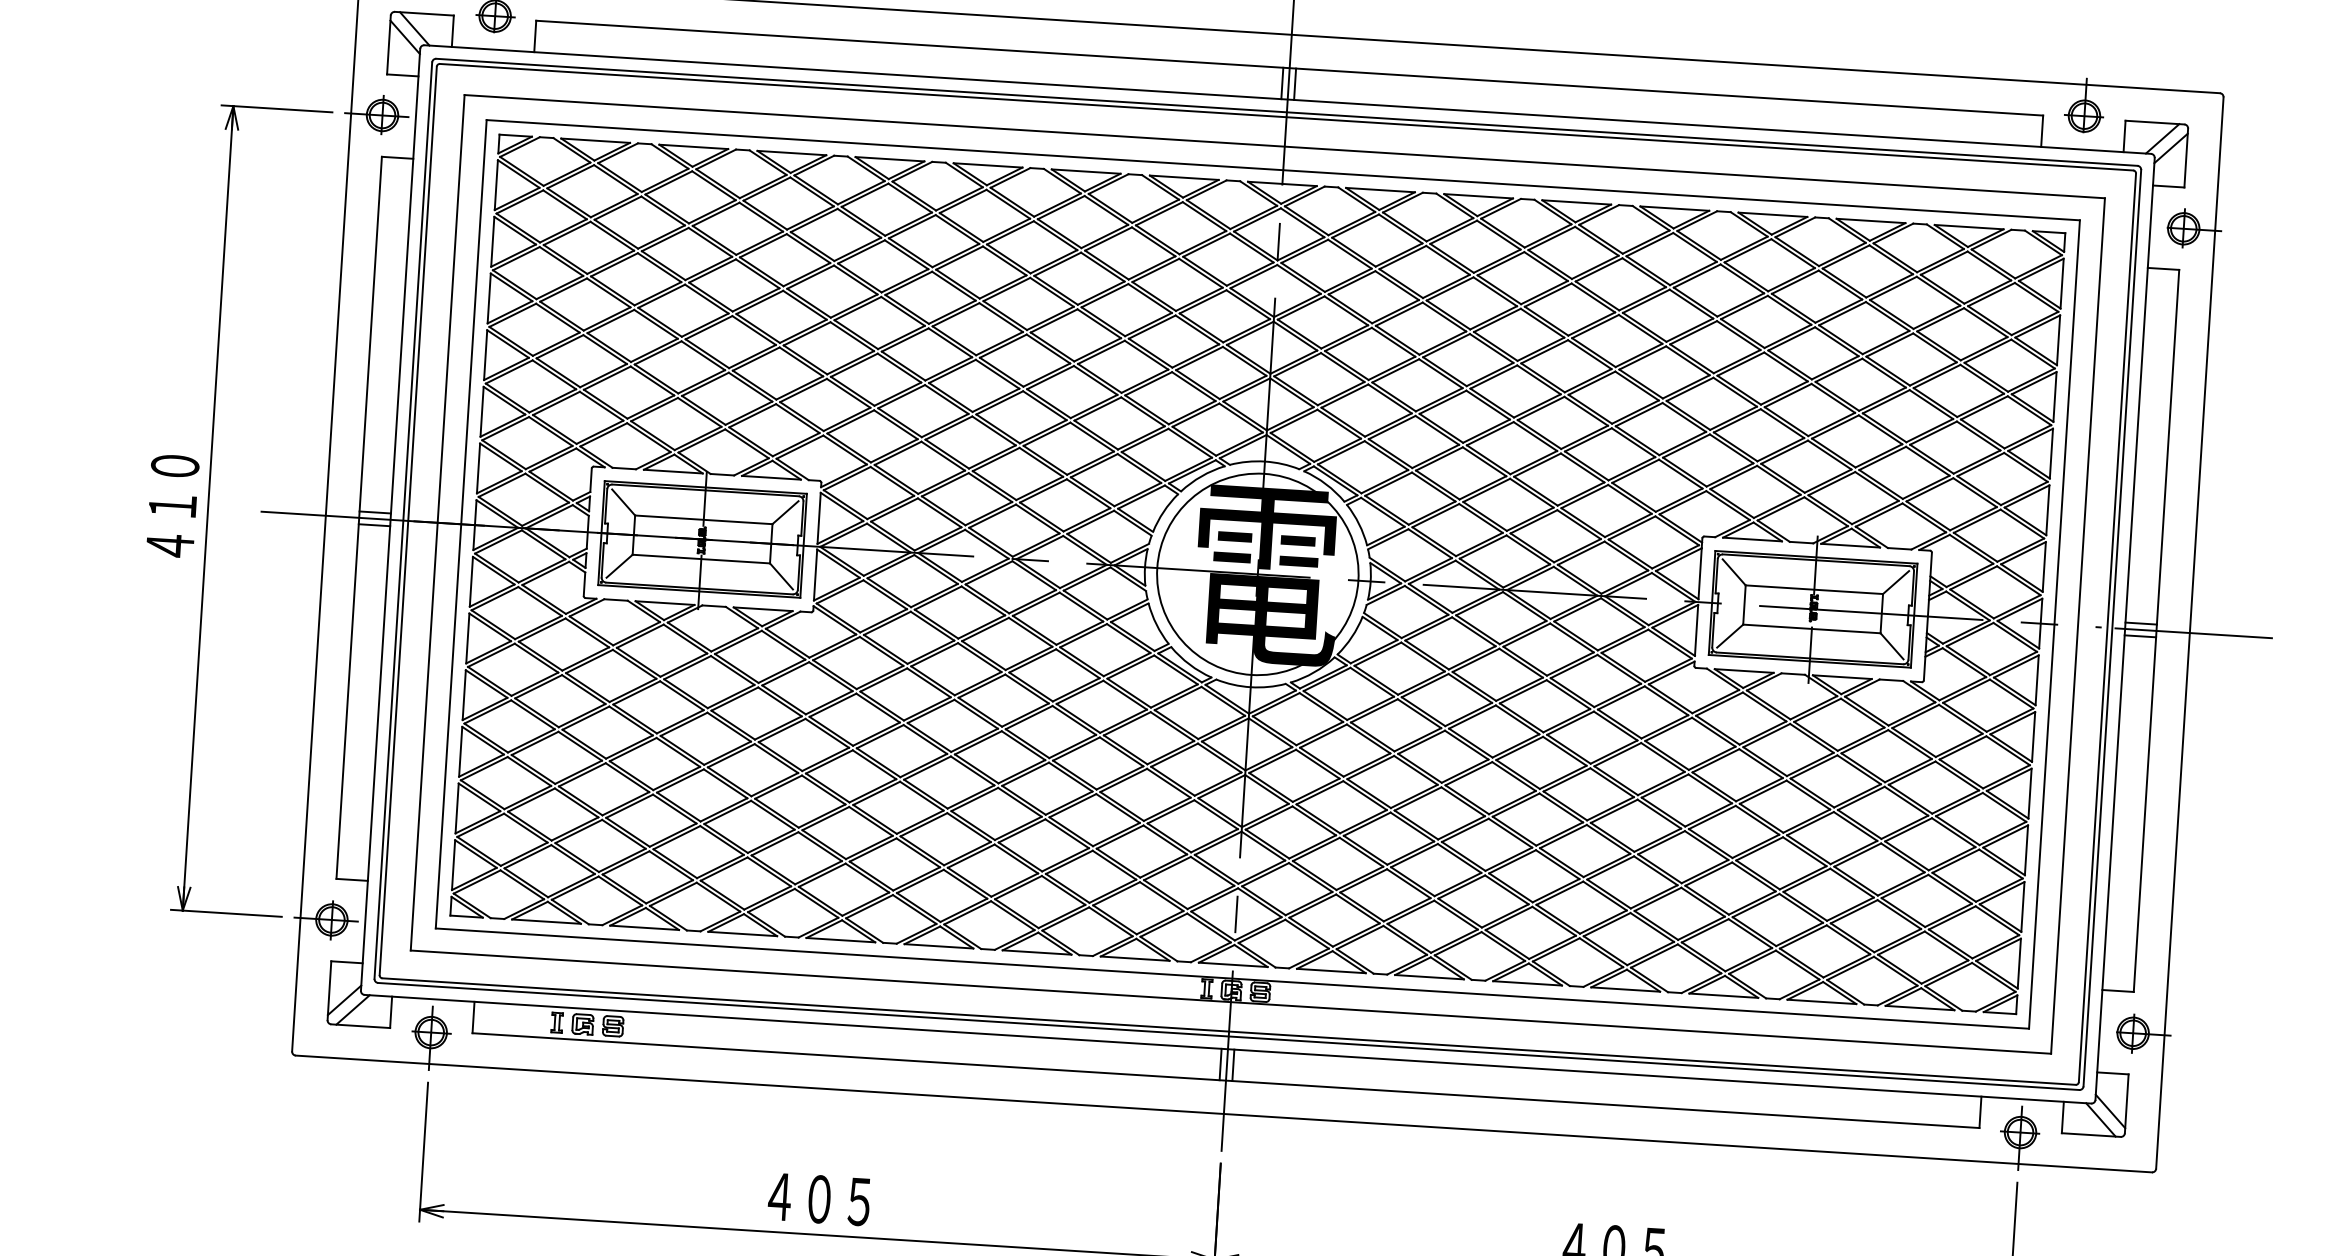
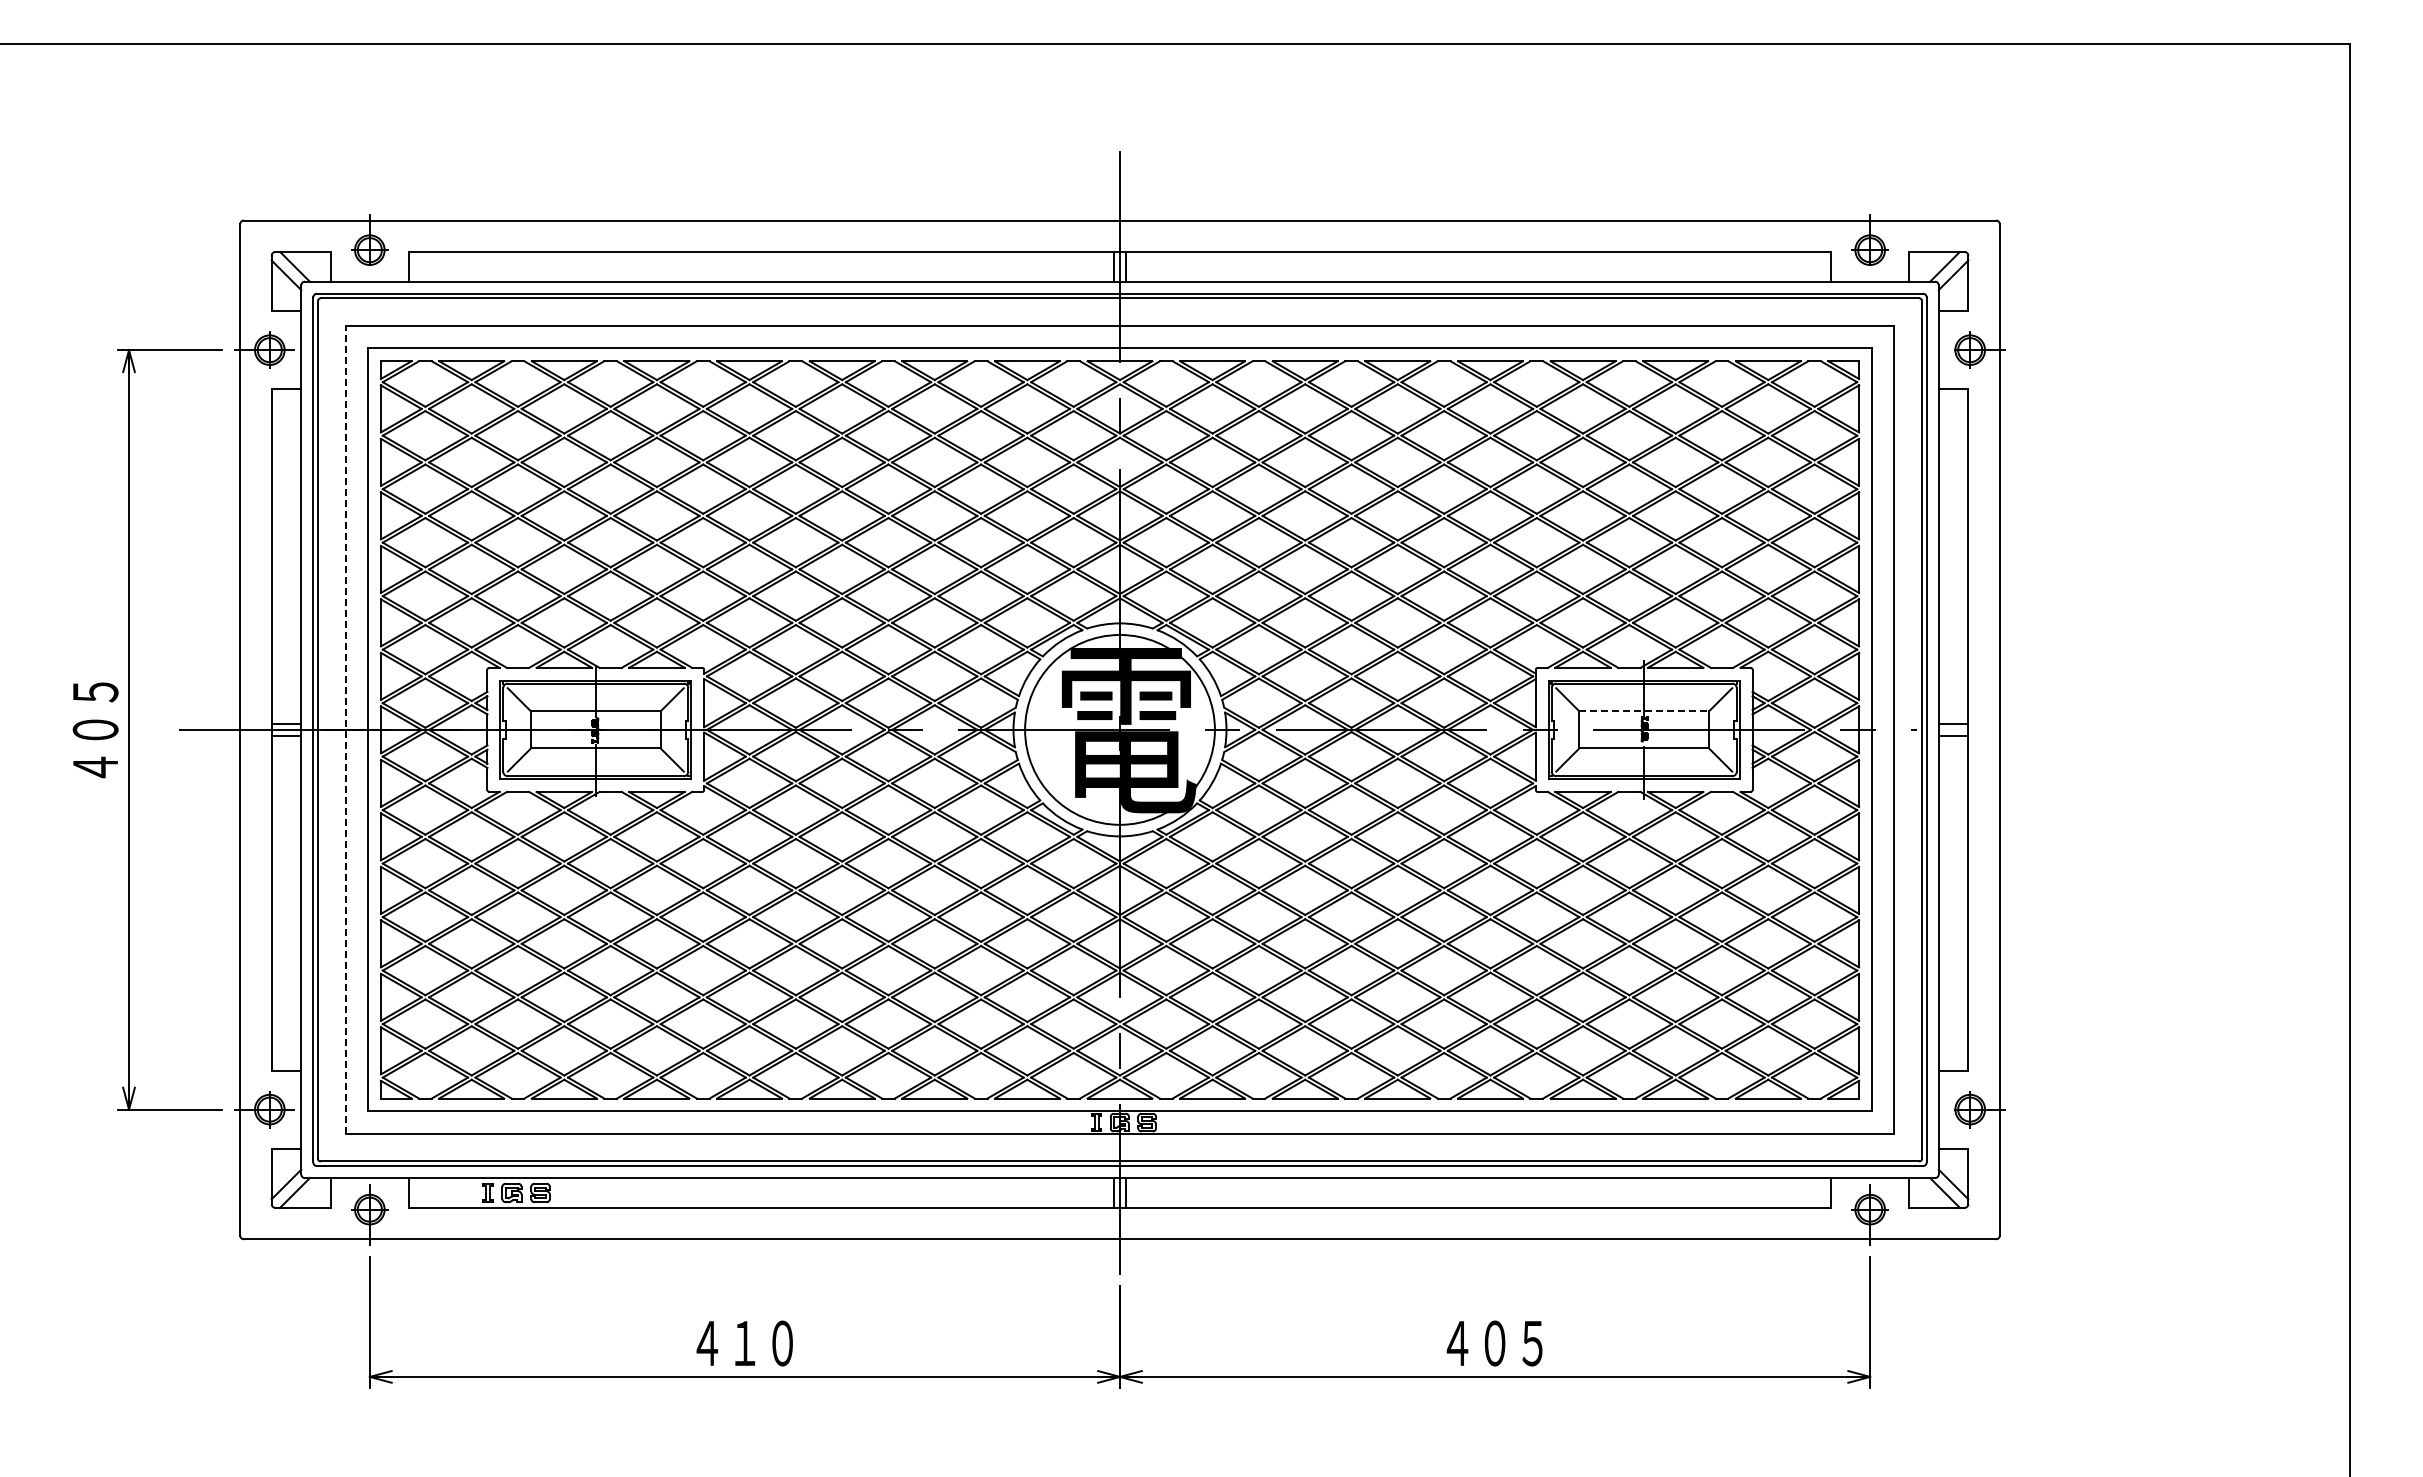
text: (173, 485) -> (95, 710), ４１０ -> ４０５
line: (437, 522) -> (345, 729), solid -> dashed
line: (1814, 589) -> (1644, 711), solid -> dashed
line: (2193, 632) -> (2003, 729), removed
text: (839, 1200) -> (763, 1343), ４０５ -> ４１０

